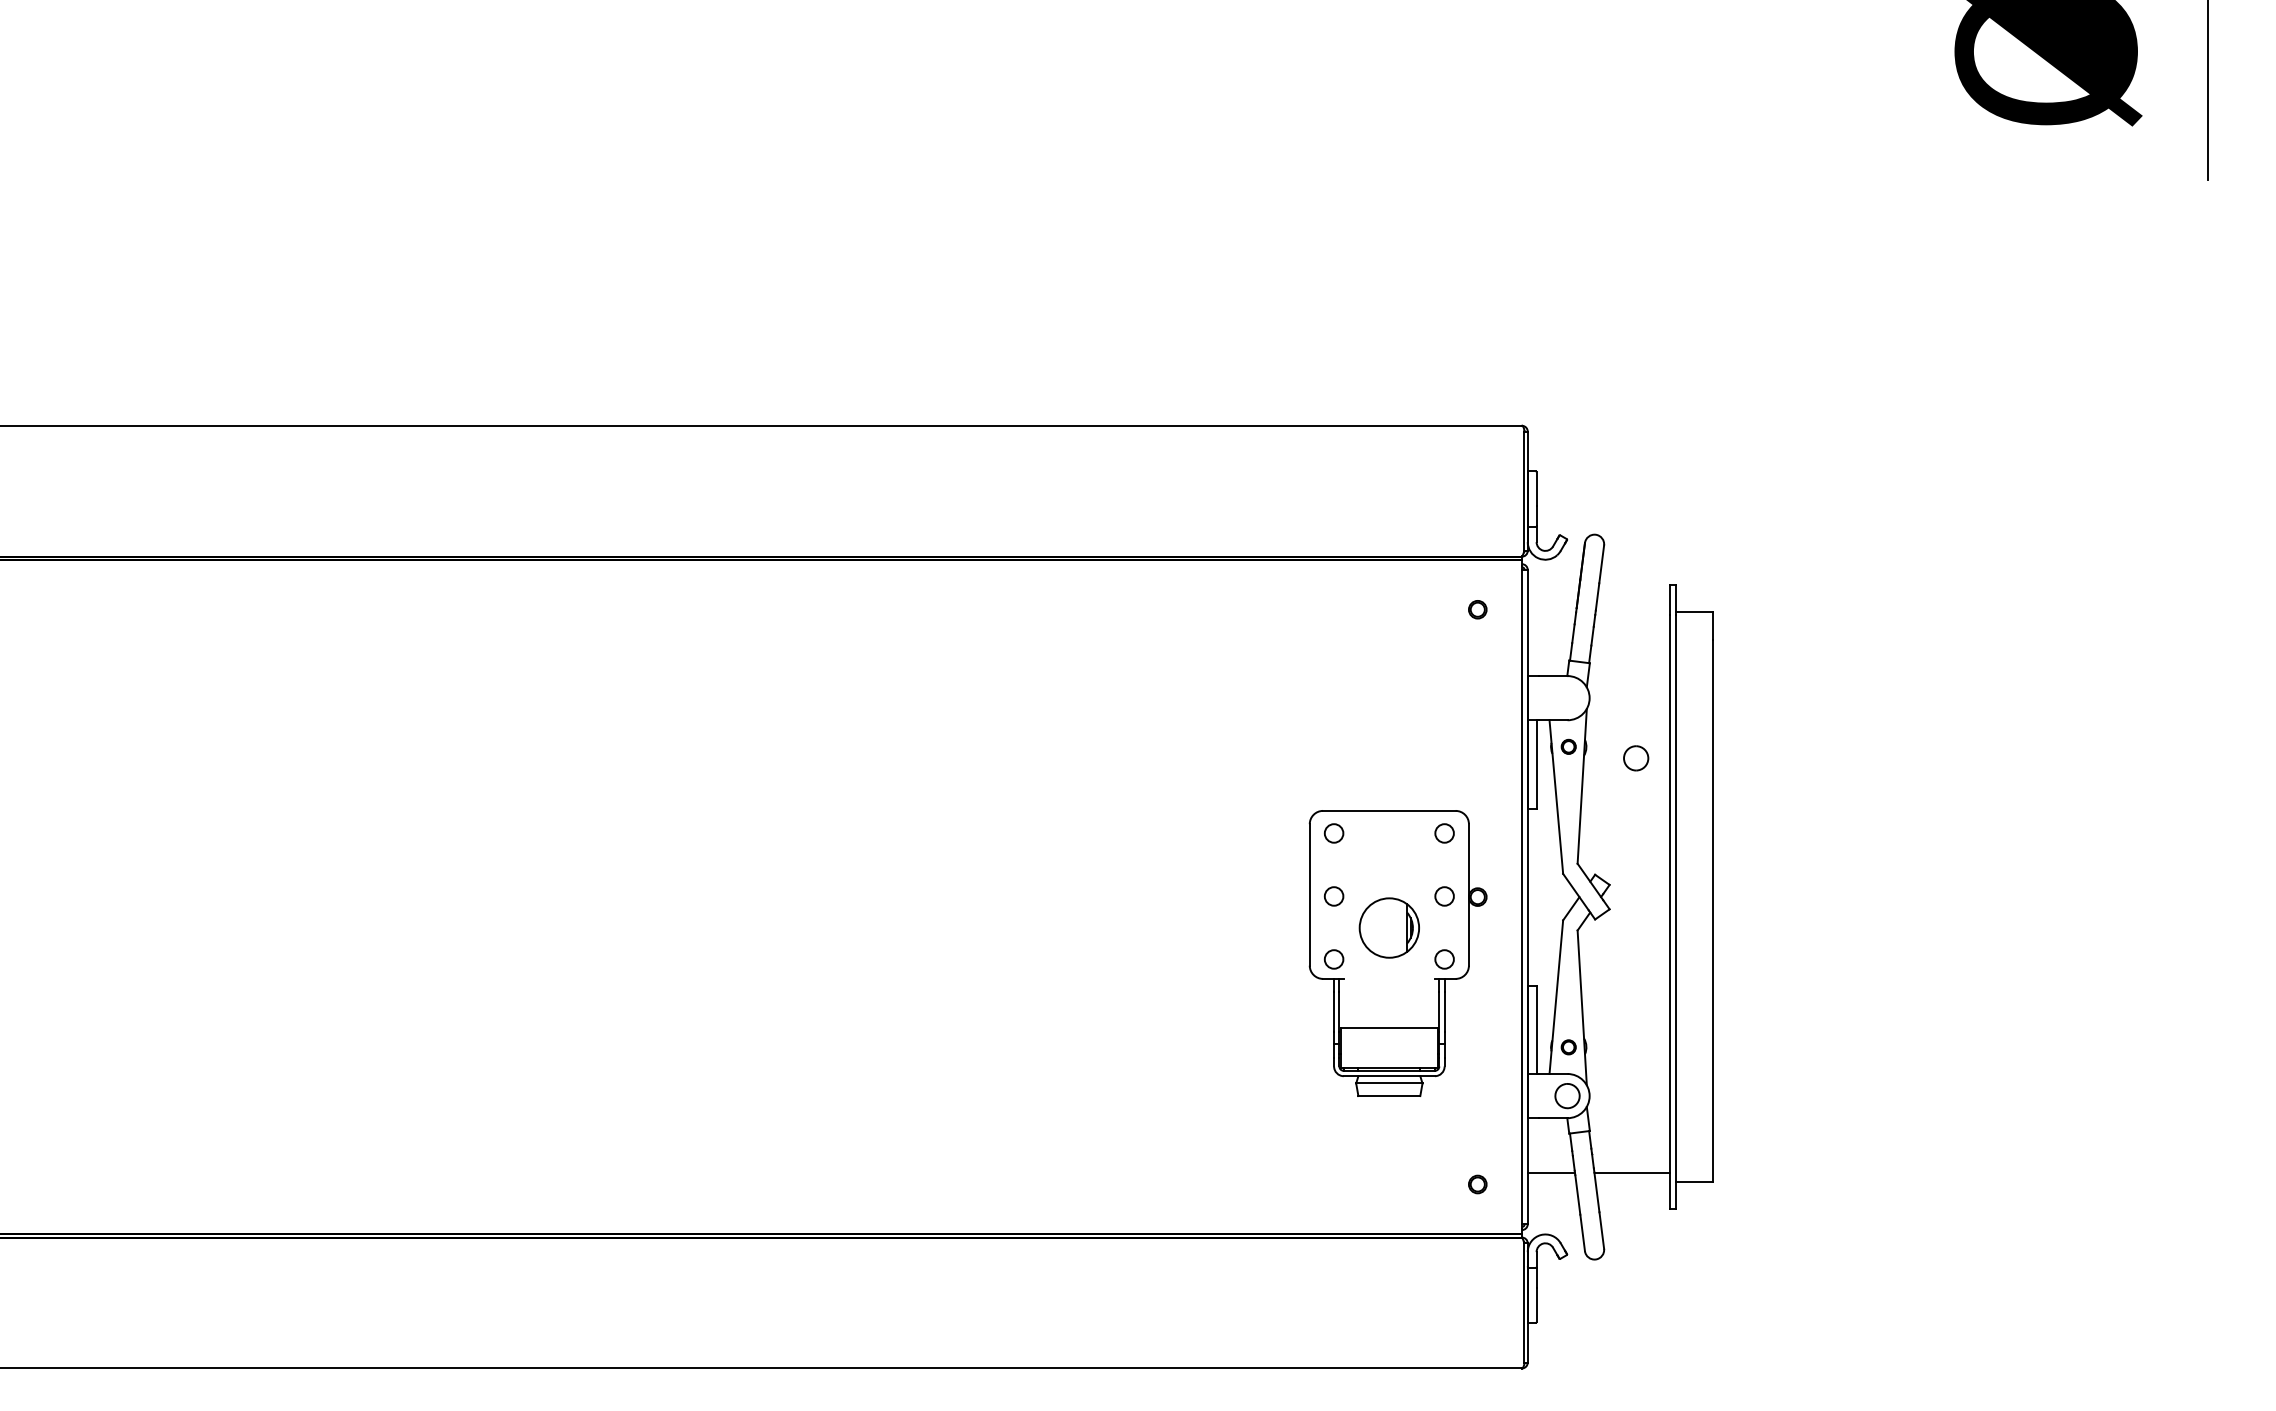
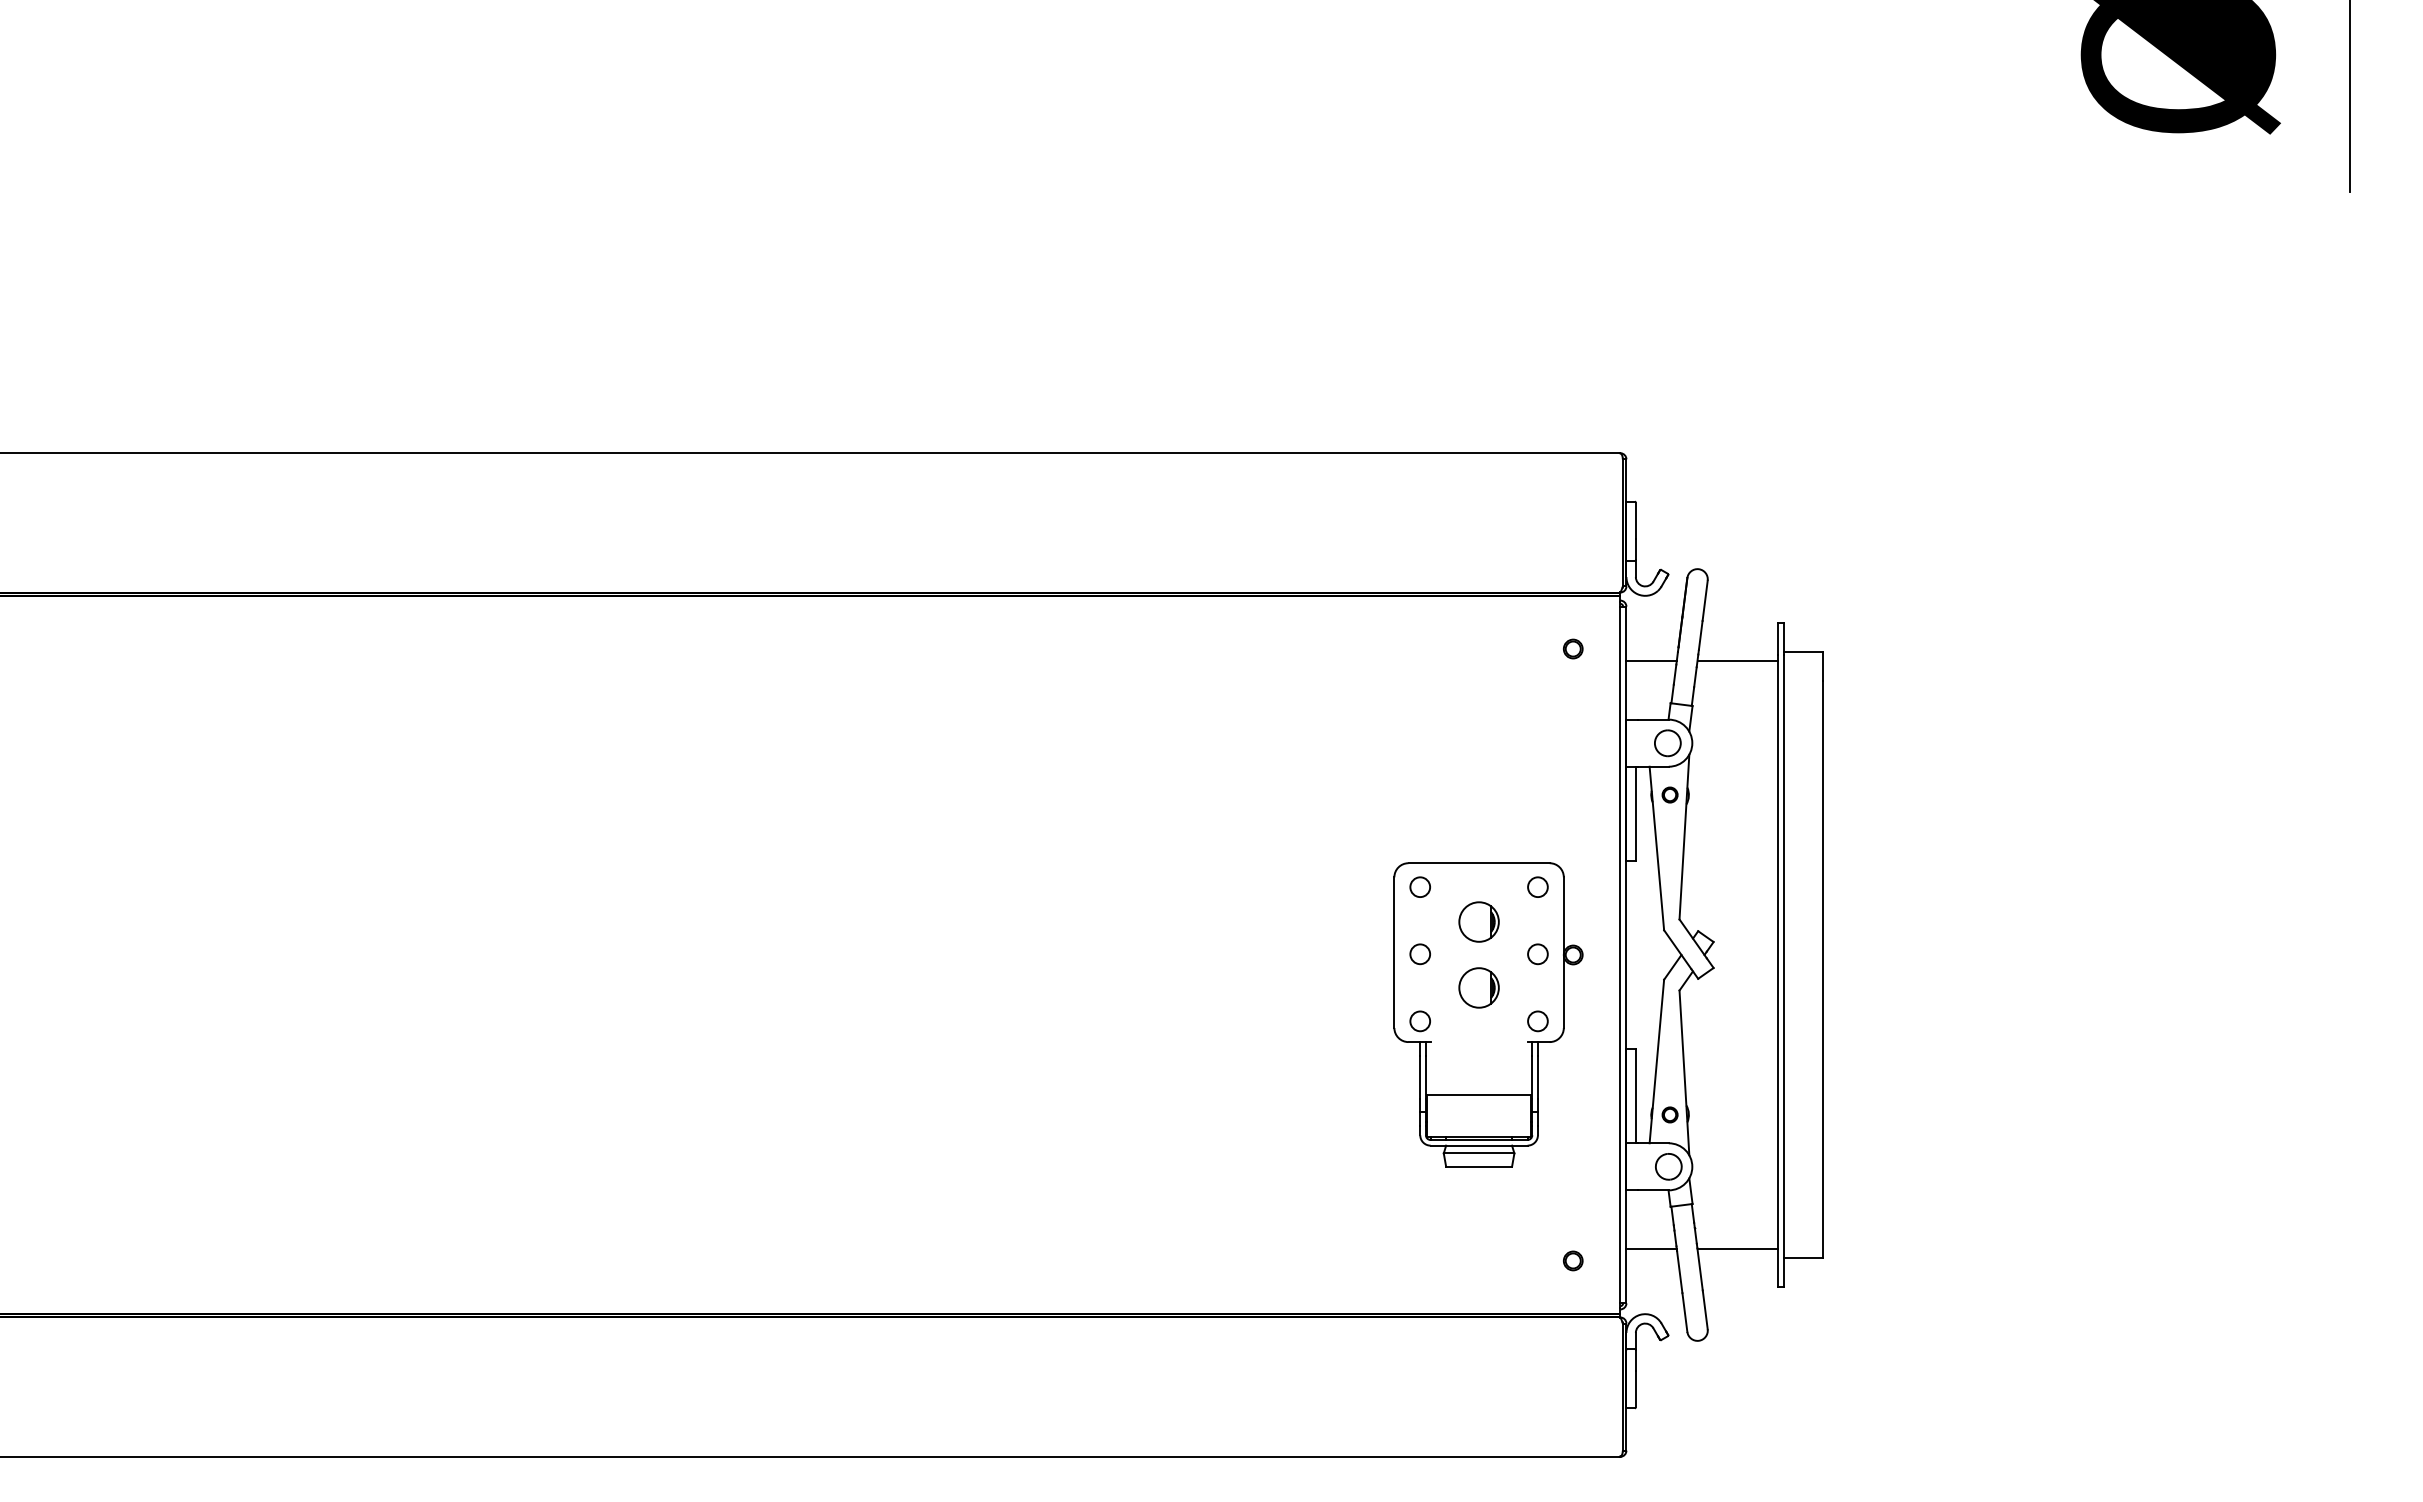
line: (1551, 620) -> (1651, 660), added
line: (1632, 620) -> (1737, 660), added
part: (1635, 758) -> (1667, 743), moved
part: (1388, 865) -> (1478, 921), added
part: (1388, 927) -> (1478, 987), size x0.62

